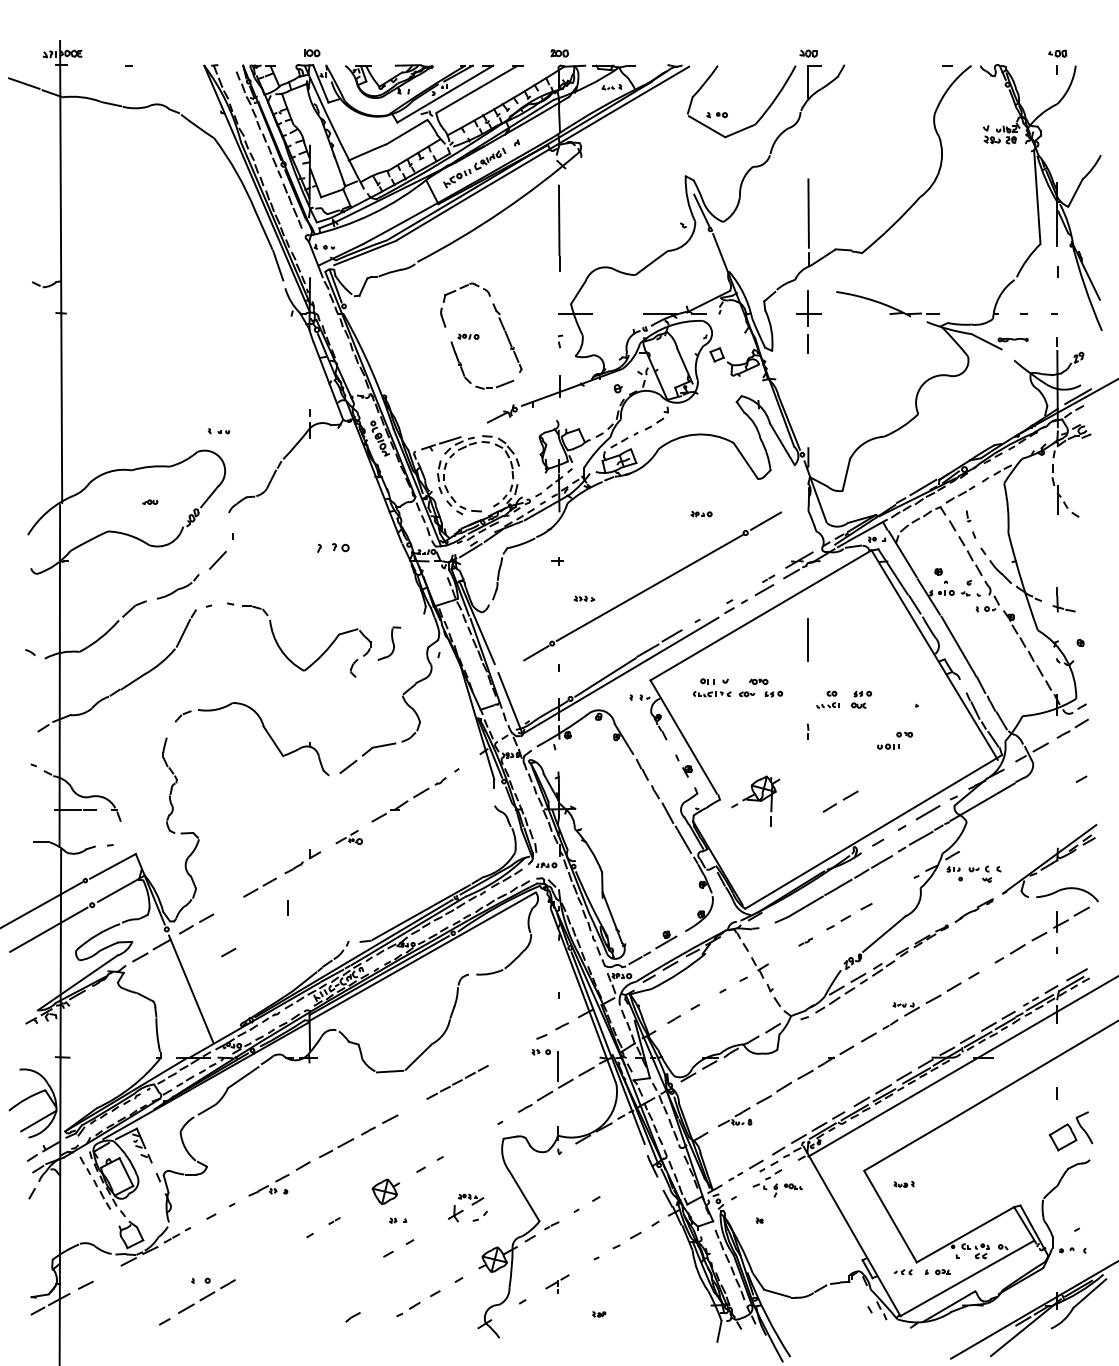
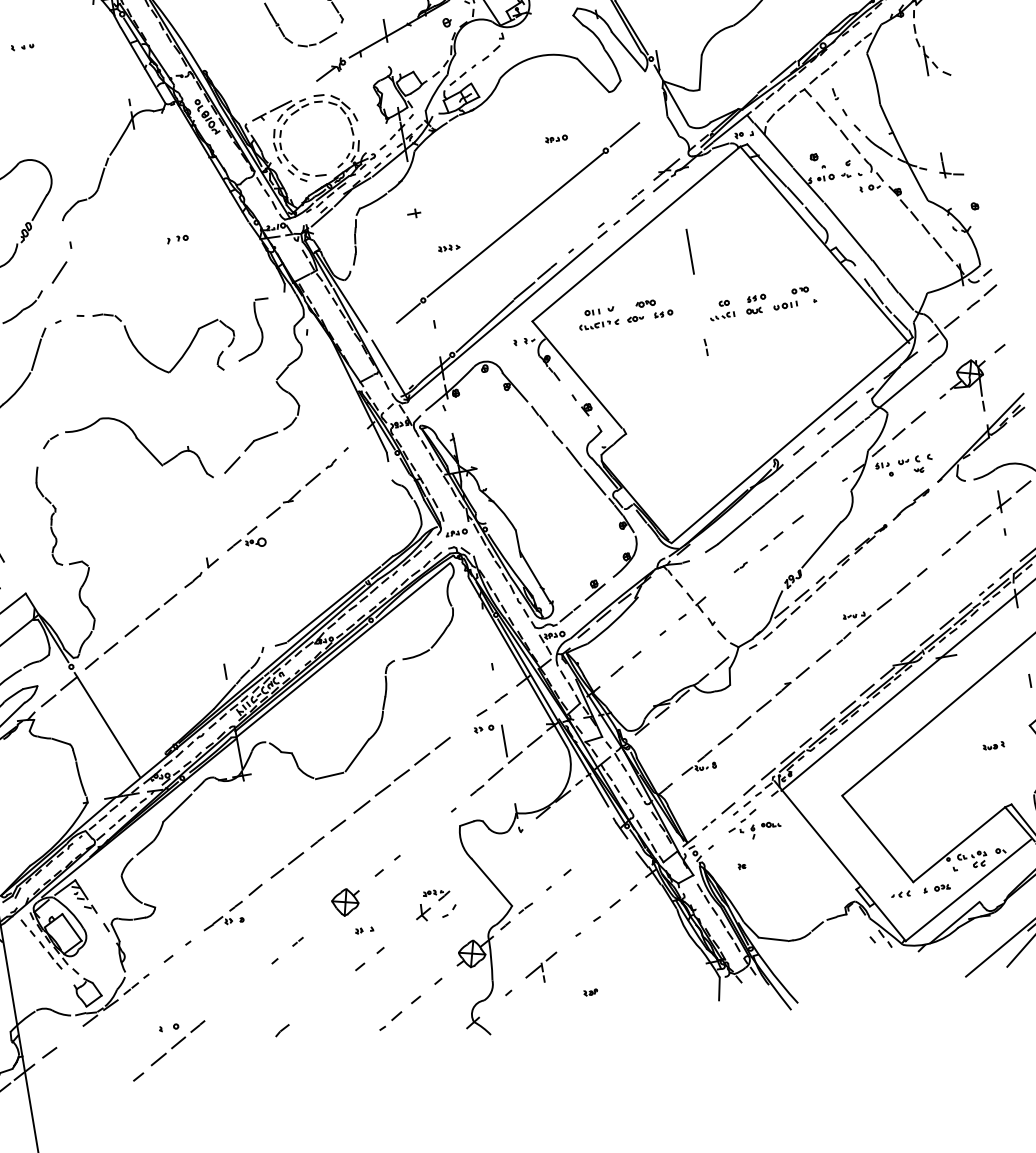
part: (219, 431) -> (23, 46), moved
part: (332, 547) -> (176, 238), size x0.62
part: (389, 643) -> (253, 329), size x1.67
part: (895, 740) -> (791, 298), moved
line: (842, 799) -> (910, 423), moved
part: (755, 800) -> (963, 387), moved
part: (349, 837) -> (245, 538), size x1.43
line: (287, 907) -> (225, 671), moved
line: (228, 952) -> (131, 631), moved
part: (457, 1082) -> (401, 775), size x1.67
part: (903, 1184) -> (993, 746), moved
part: (557, 1283) -> (541, 967), size x1.43
line: (352, 1317) -> (281, 1030), moved

